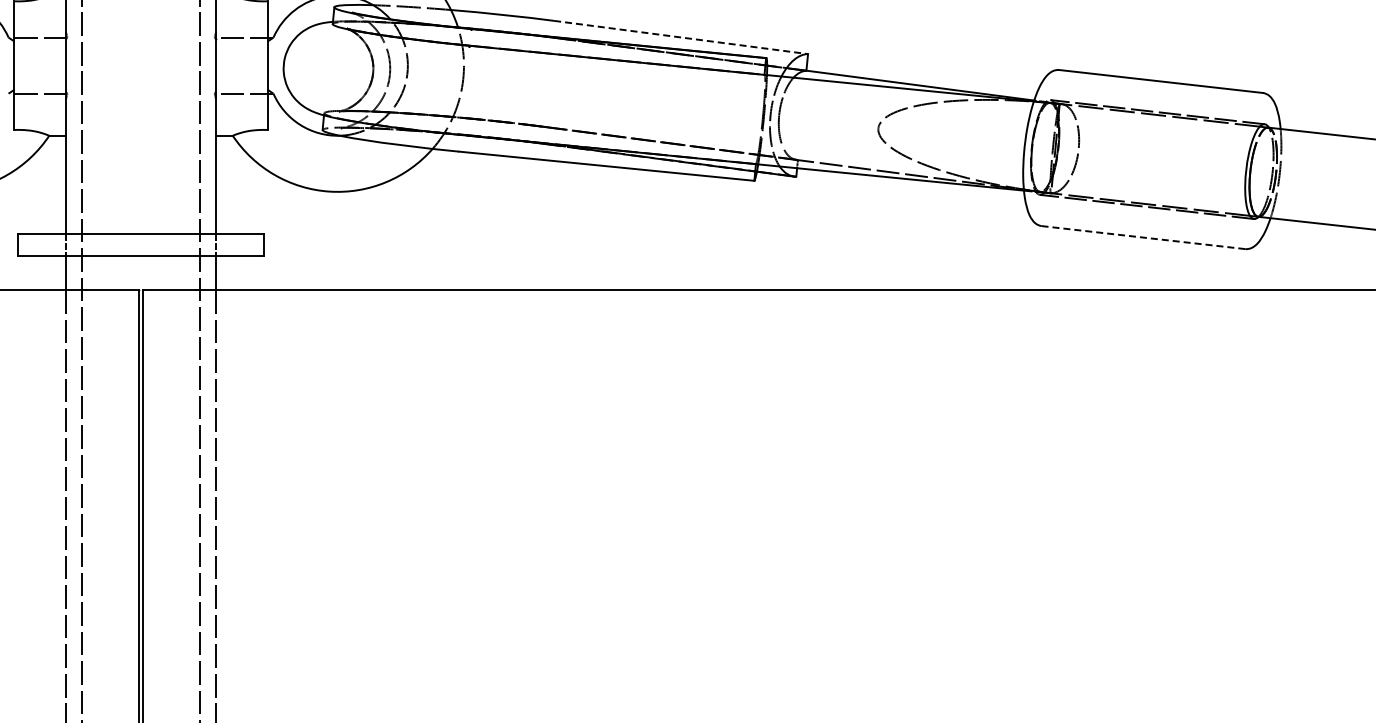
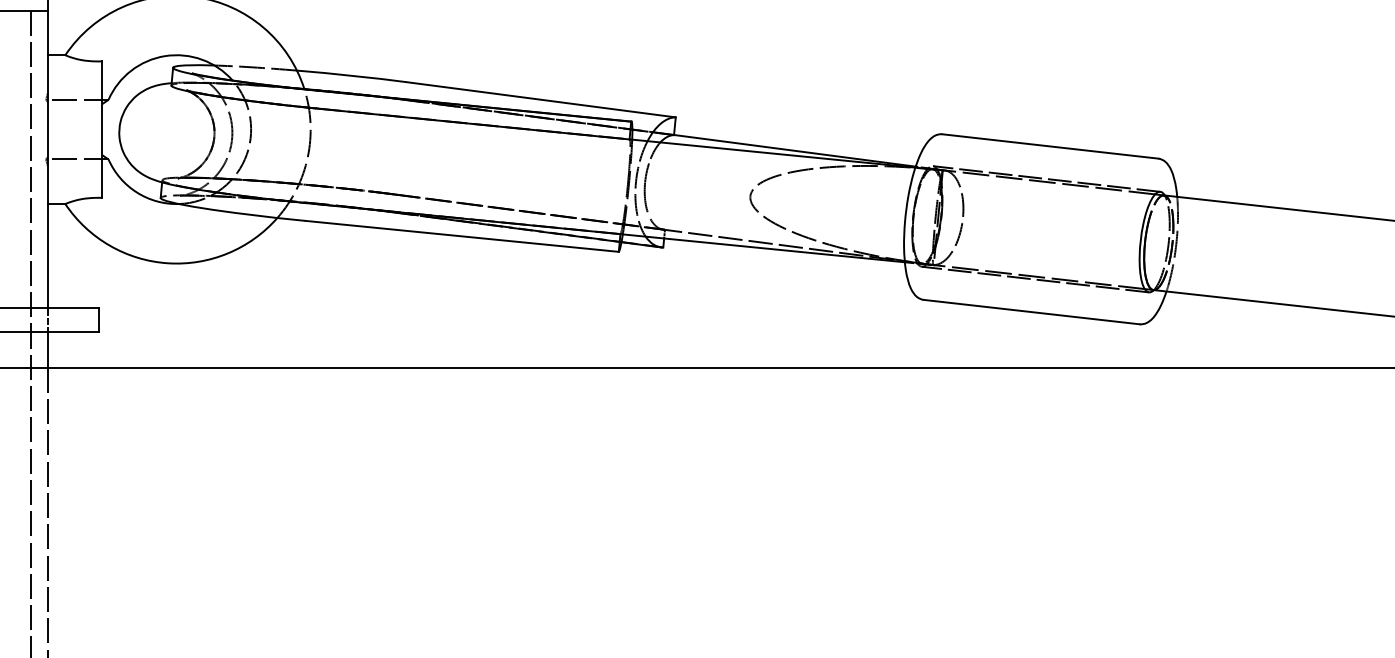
line: (681, 37) -> (541, 99), dashed -> solid
line: (1142, 237) -> (1030, 311), dashed -> solid

